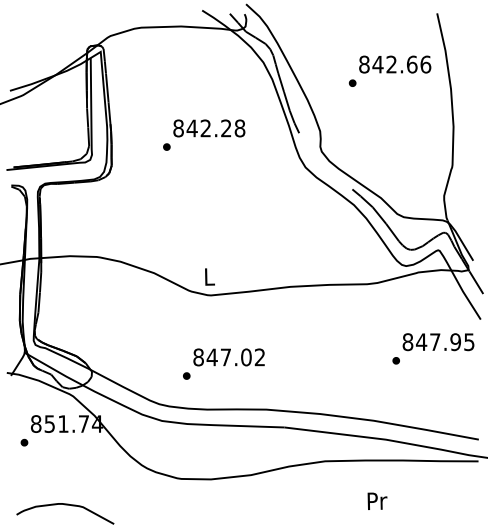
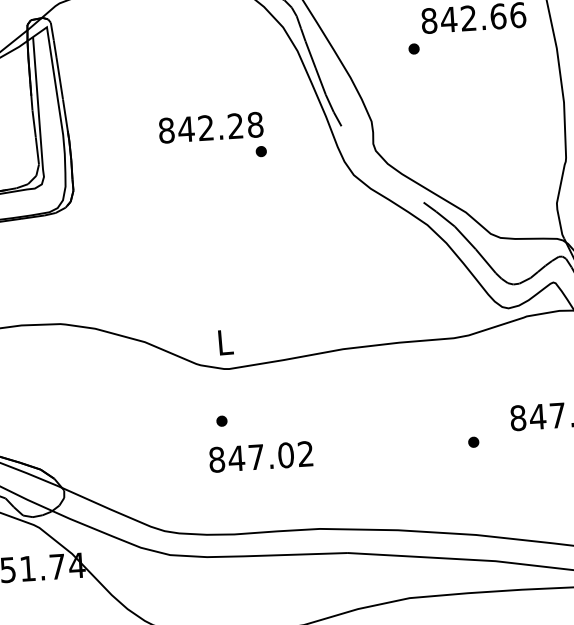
part: (166, 146) -> (260, 150), moved
part: (395, 360) -> (472, 441), moved
part: (186, 375) -> (221, 420), moved

